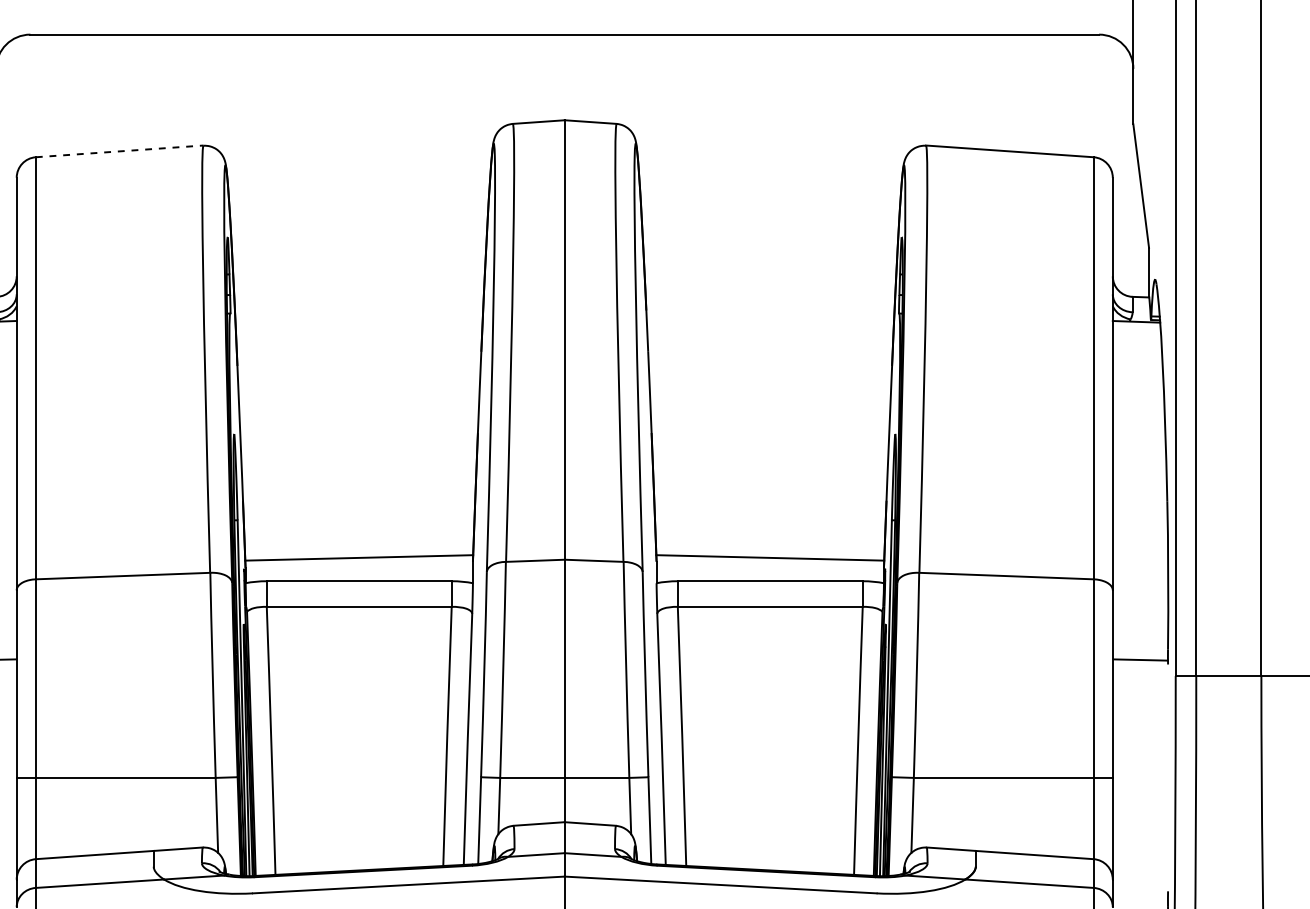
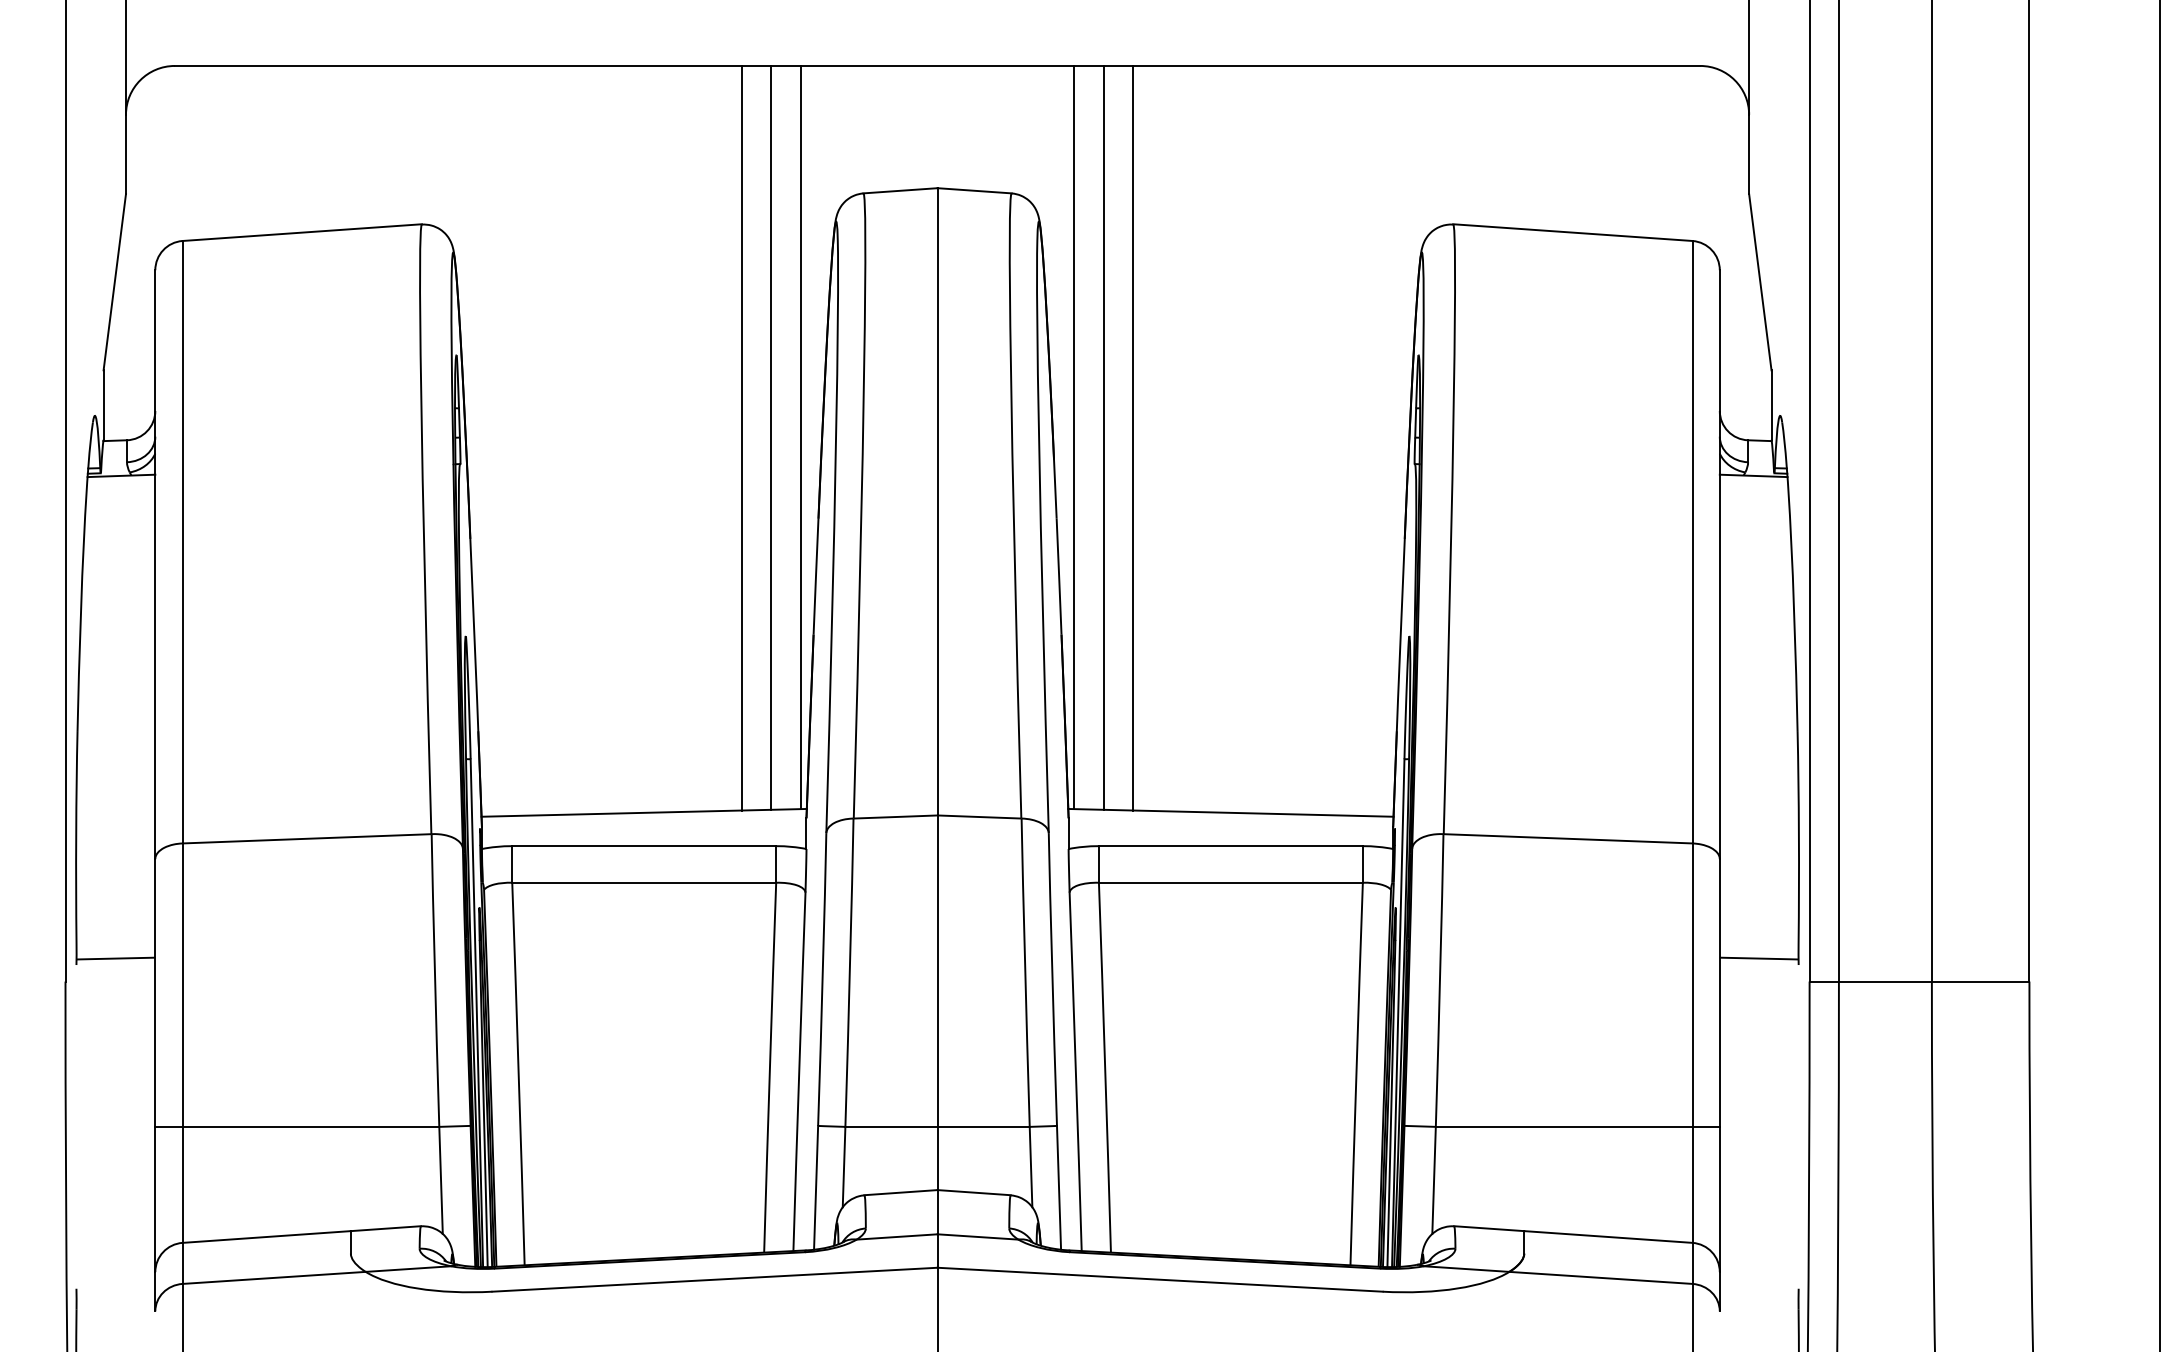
line: (119, 151) -> (302, 232), dashed -> solid
line: (428, 294) -> (742, 437), added
line: (448, 294) -> (771, 437), added
line: (468, 294) -> (800, 437), added
line: (660, 294) -> (1074, 437), added
line: (681, 294) -> (1103, 437), added
line: (702, 294) -> (1133, 437), added

